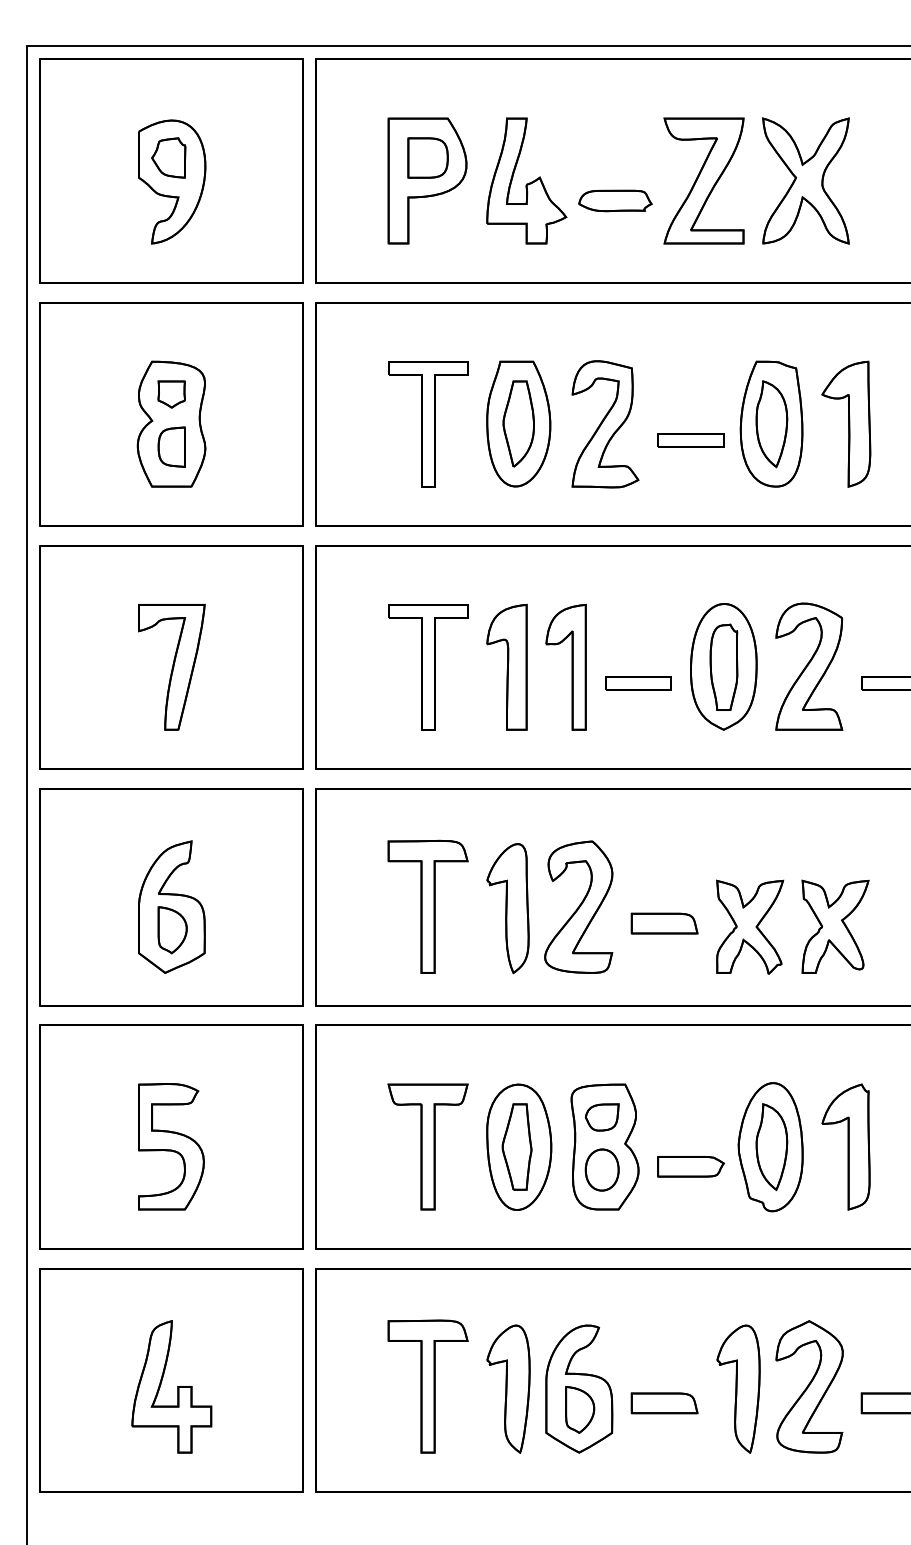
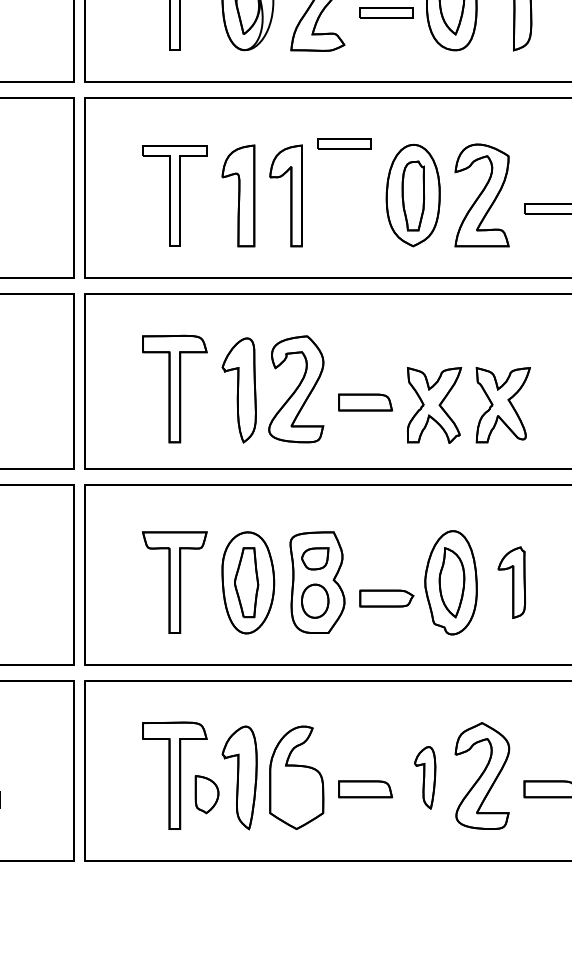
part: (638, 683) -> (344, 143), moved
part: (845, 1146) -> (511, 582), size x0.7
part: (738, 1388) -> (425, 777), size x0.6
part: (580, 1409) -> (207, 794), moved

